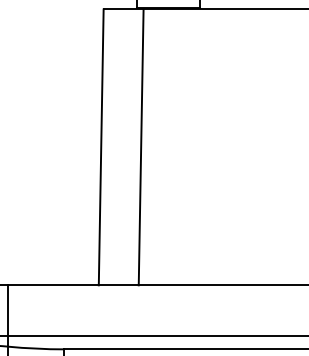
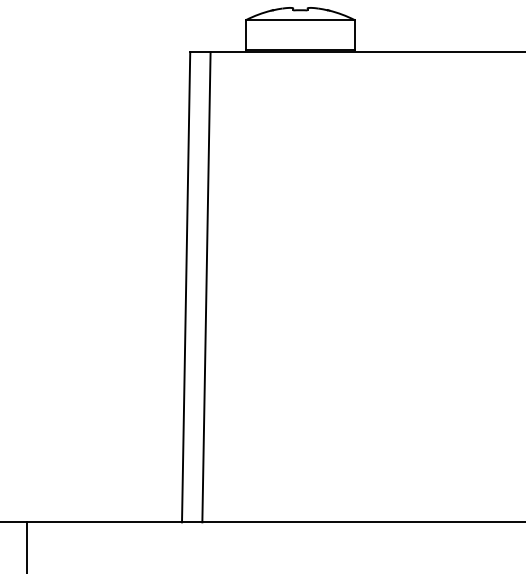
line: (140, 147) -> (205, 287), moved

